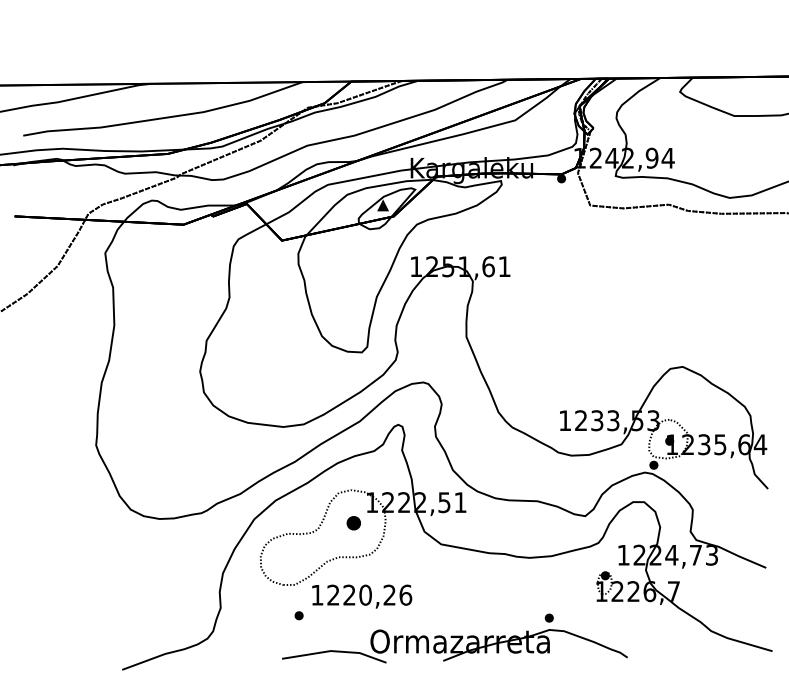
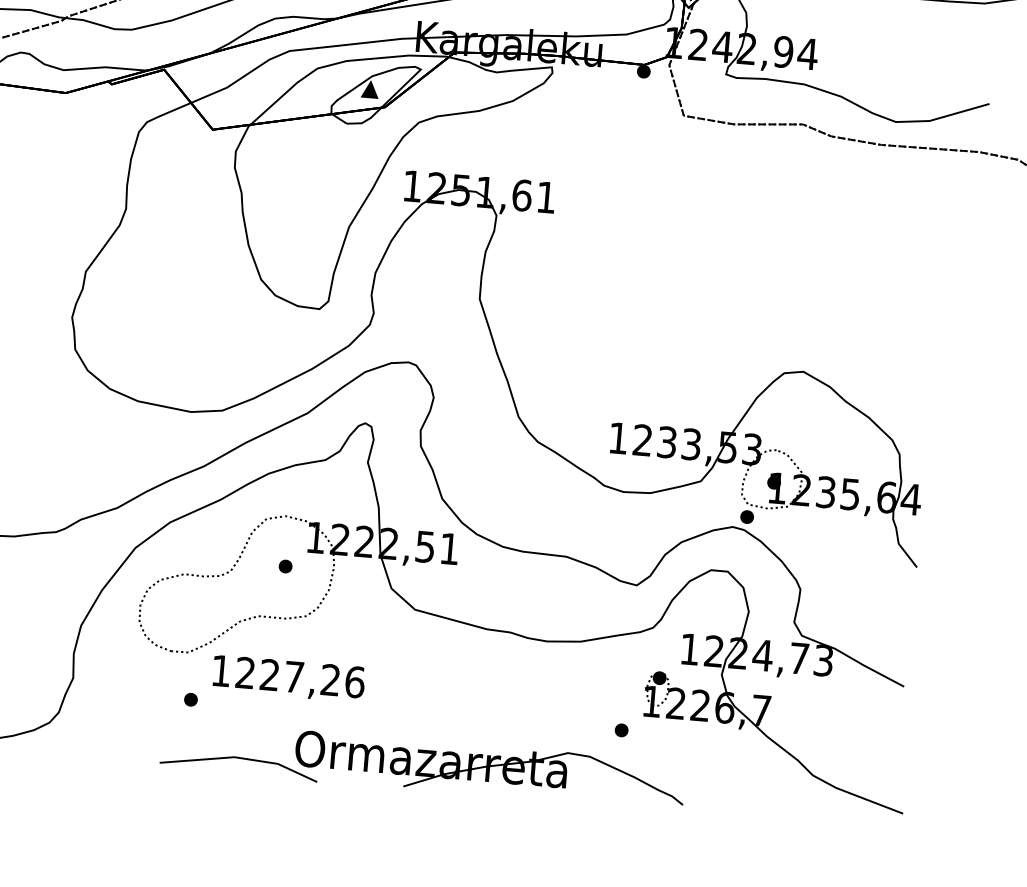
part: (353, 522) -> (285, 565), size x0.62
text: (365, 594) -> (294, 676), 1220,26 -> 1227,26
part: (548, 617) -> (620, 729), moved

